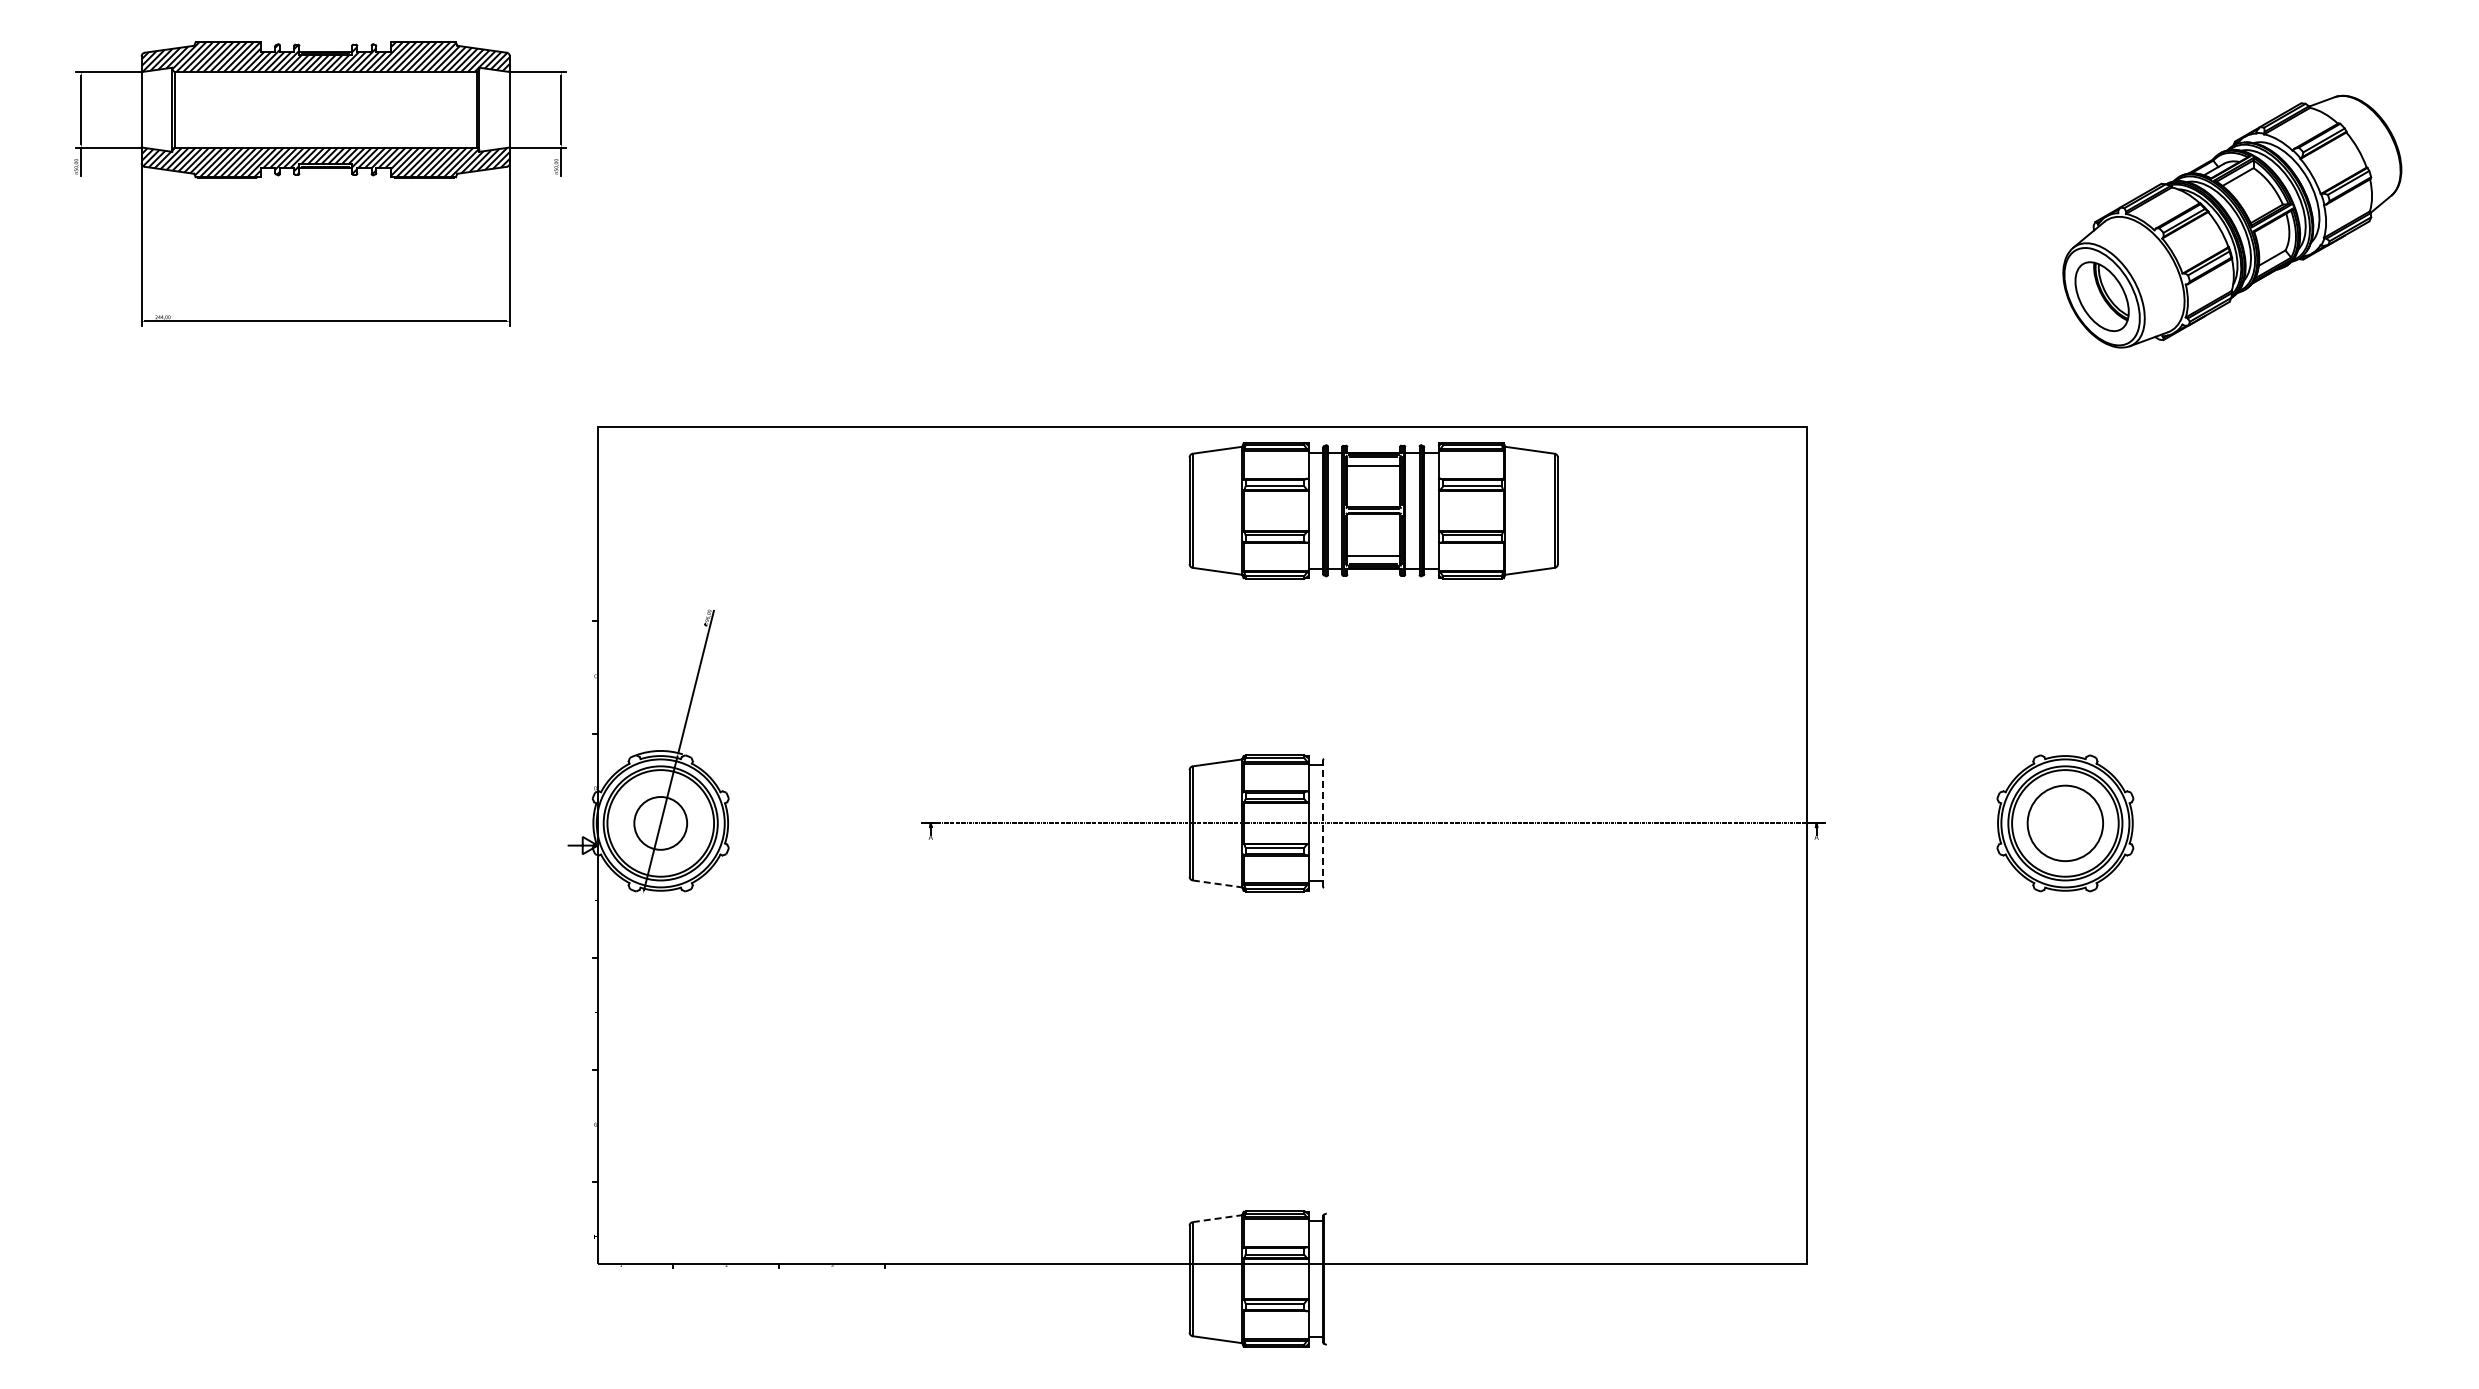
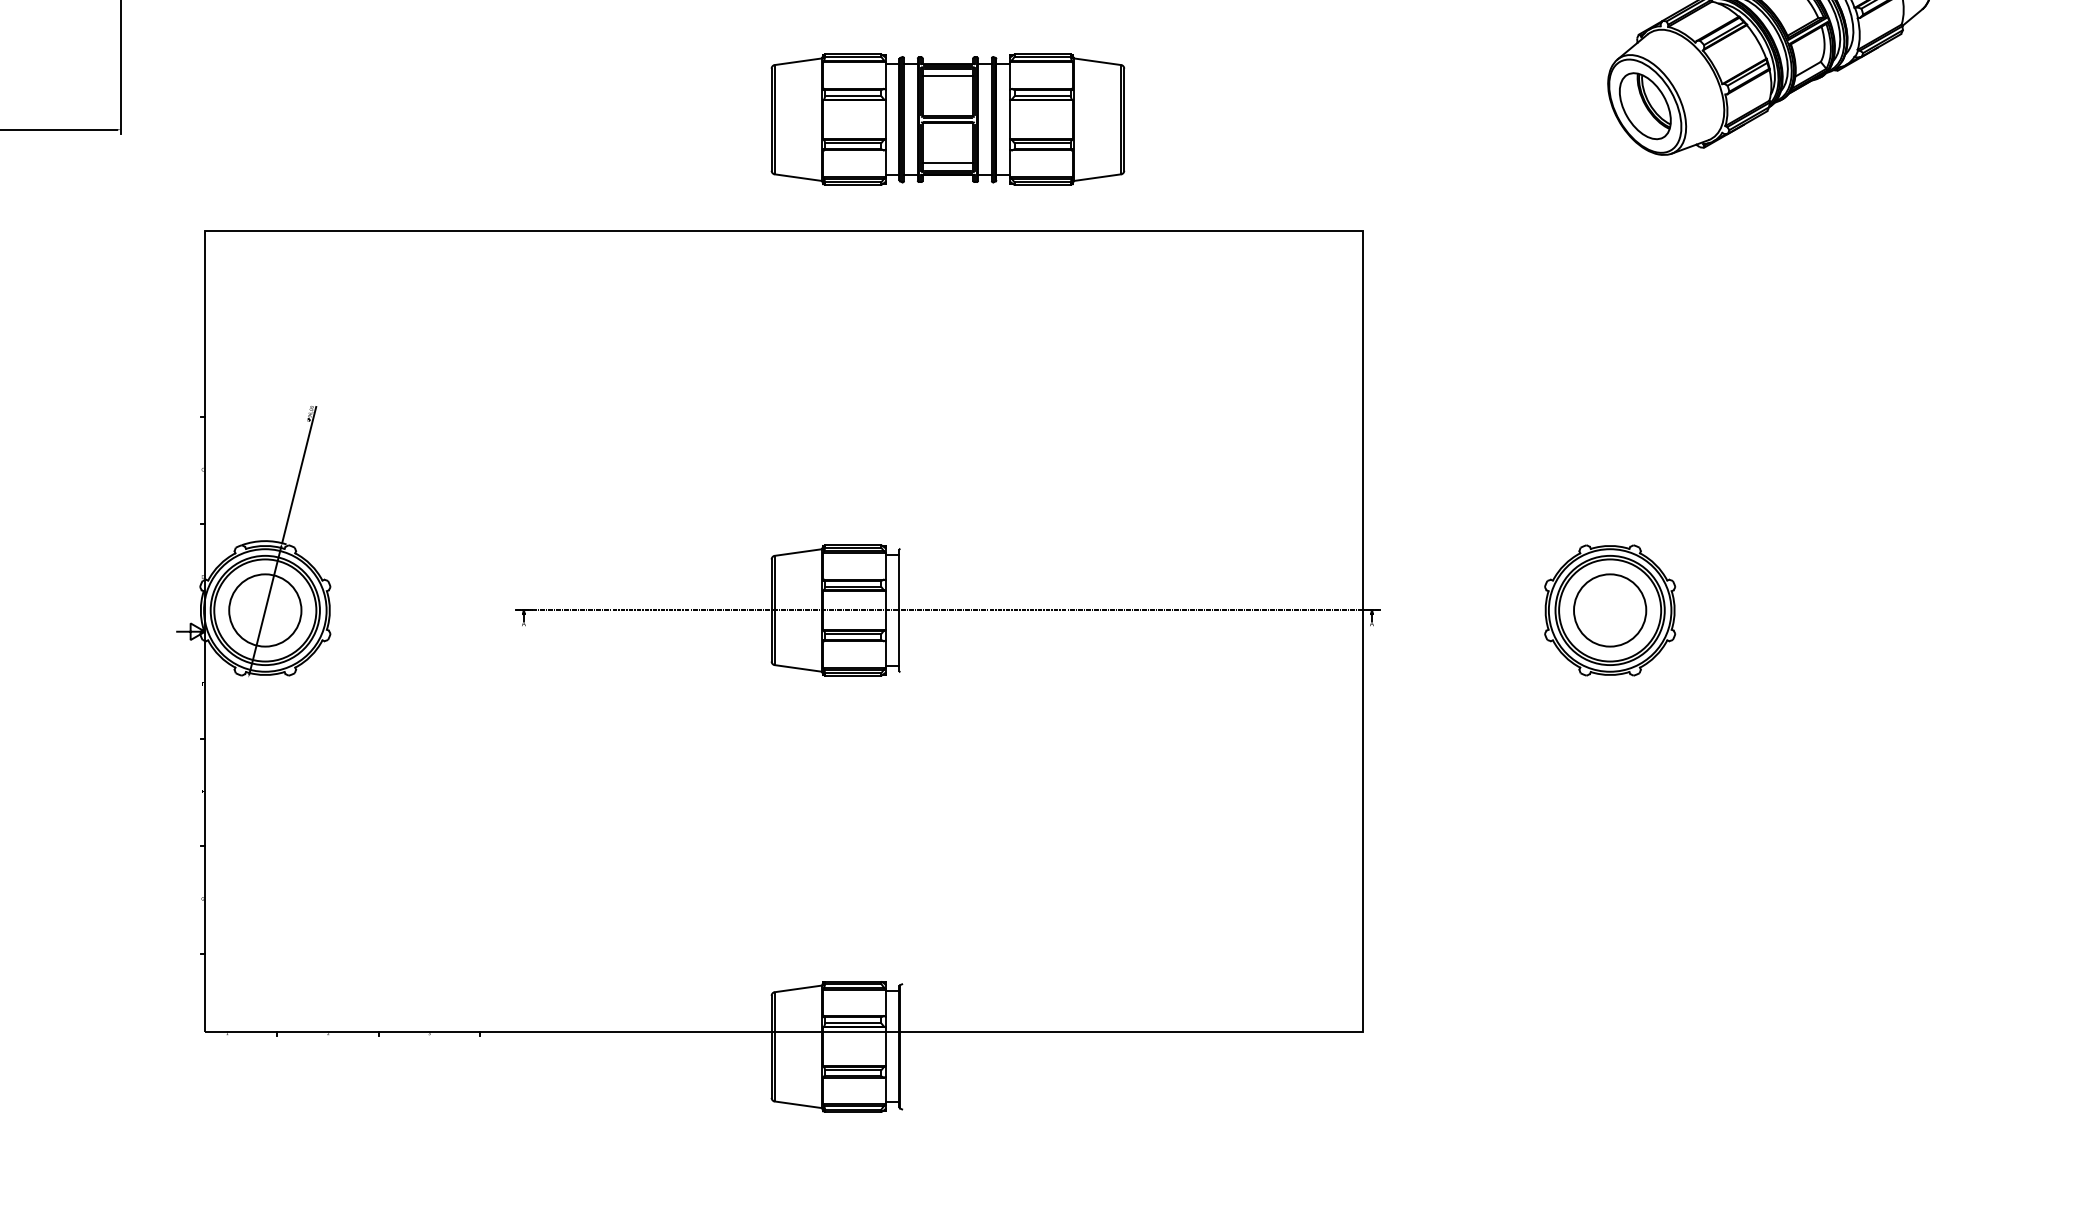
part: (1373, 510) -> (947, 119), moved
line: (1323, 822) -> (899, 609), dashed -> solid
circle: (660, 823) -> (265, 610), size x1.43
line: (1217, 883) -> (798, 668), dashed -> solid
line: (1217, 1218) -> (798, 988), dashed -> solid

